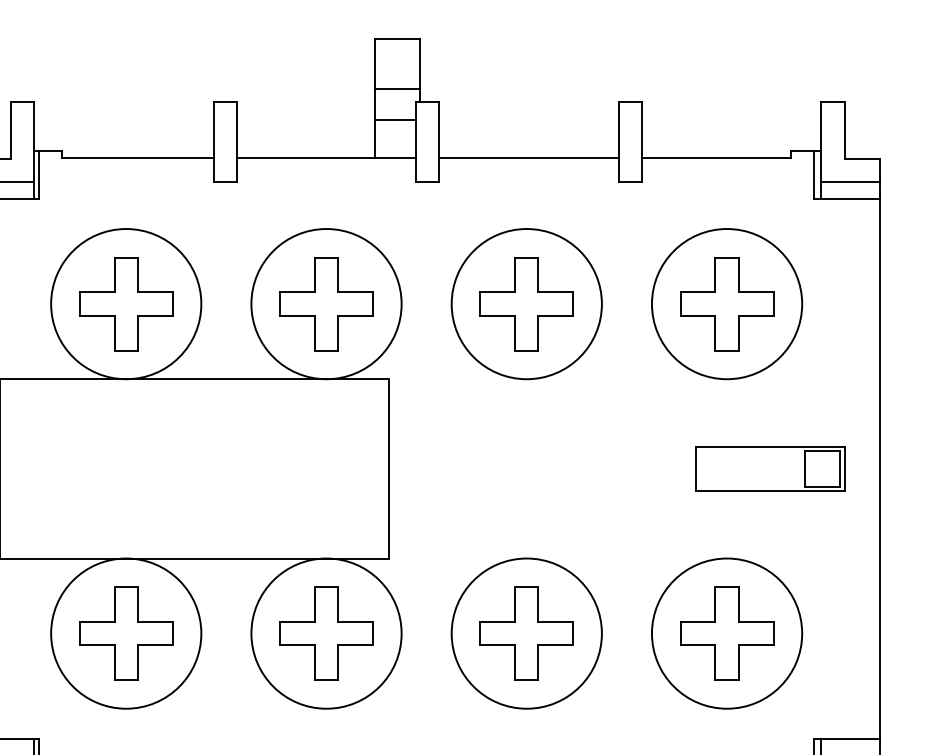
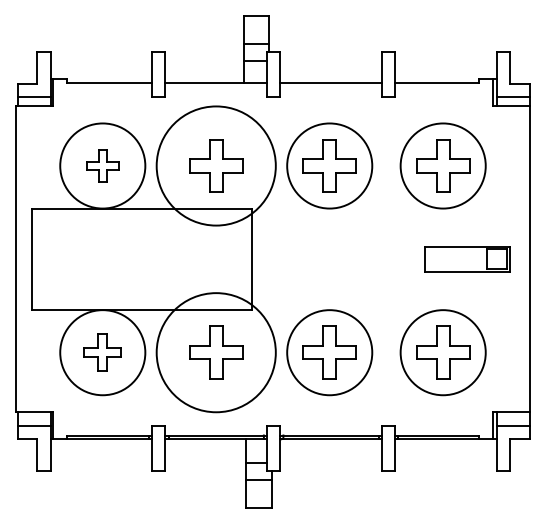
part: (125, 303) -> (102, 165), size x0.6
circle: (325, 303) -> (215, 165), size x1.4
part: (125, 633) -> (102, 352), size x0.7
circle: (325, 633) -> (215, 352), size x1.4

